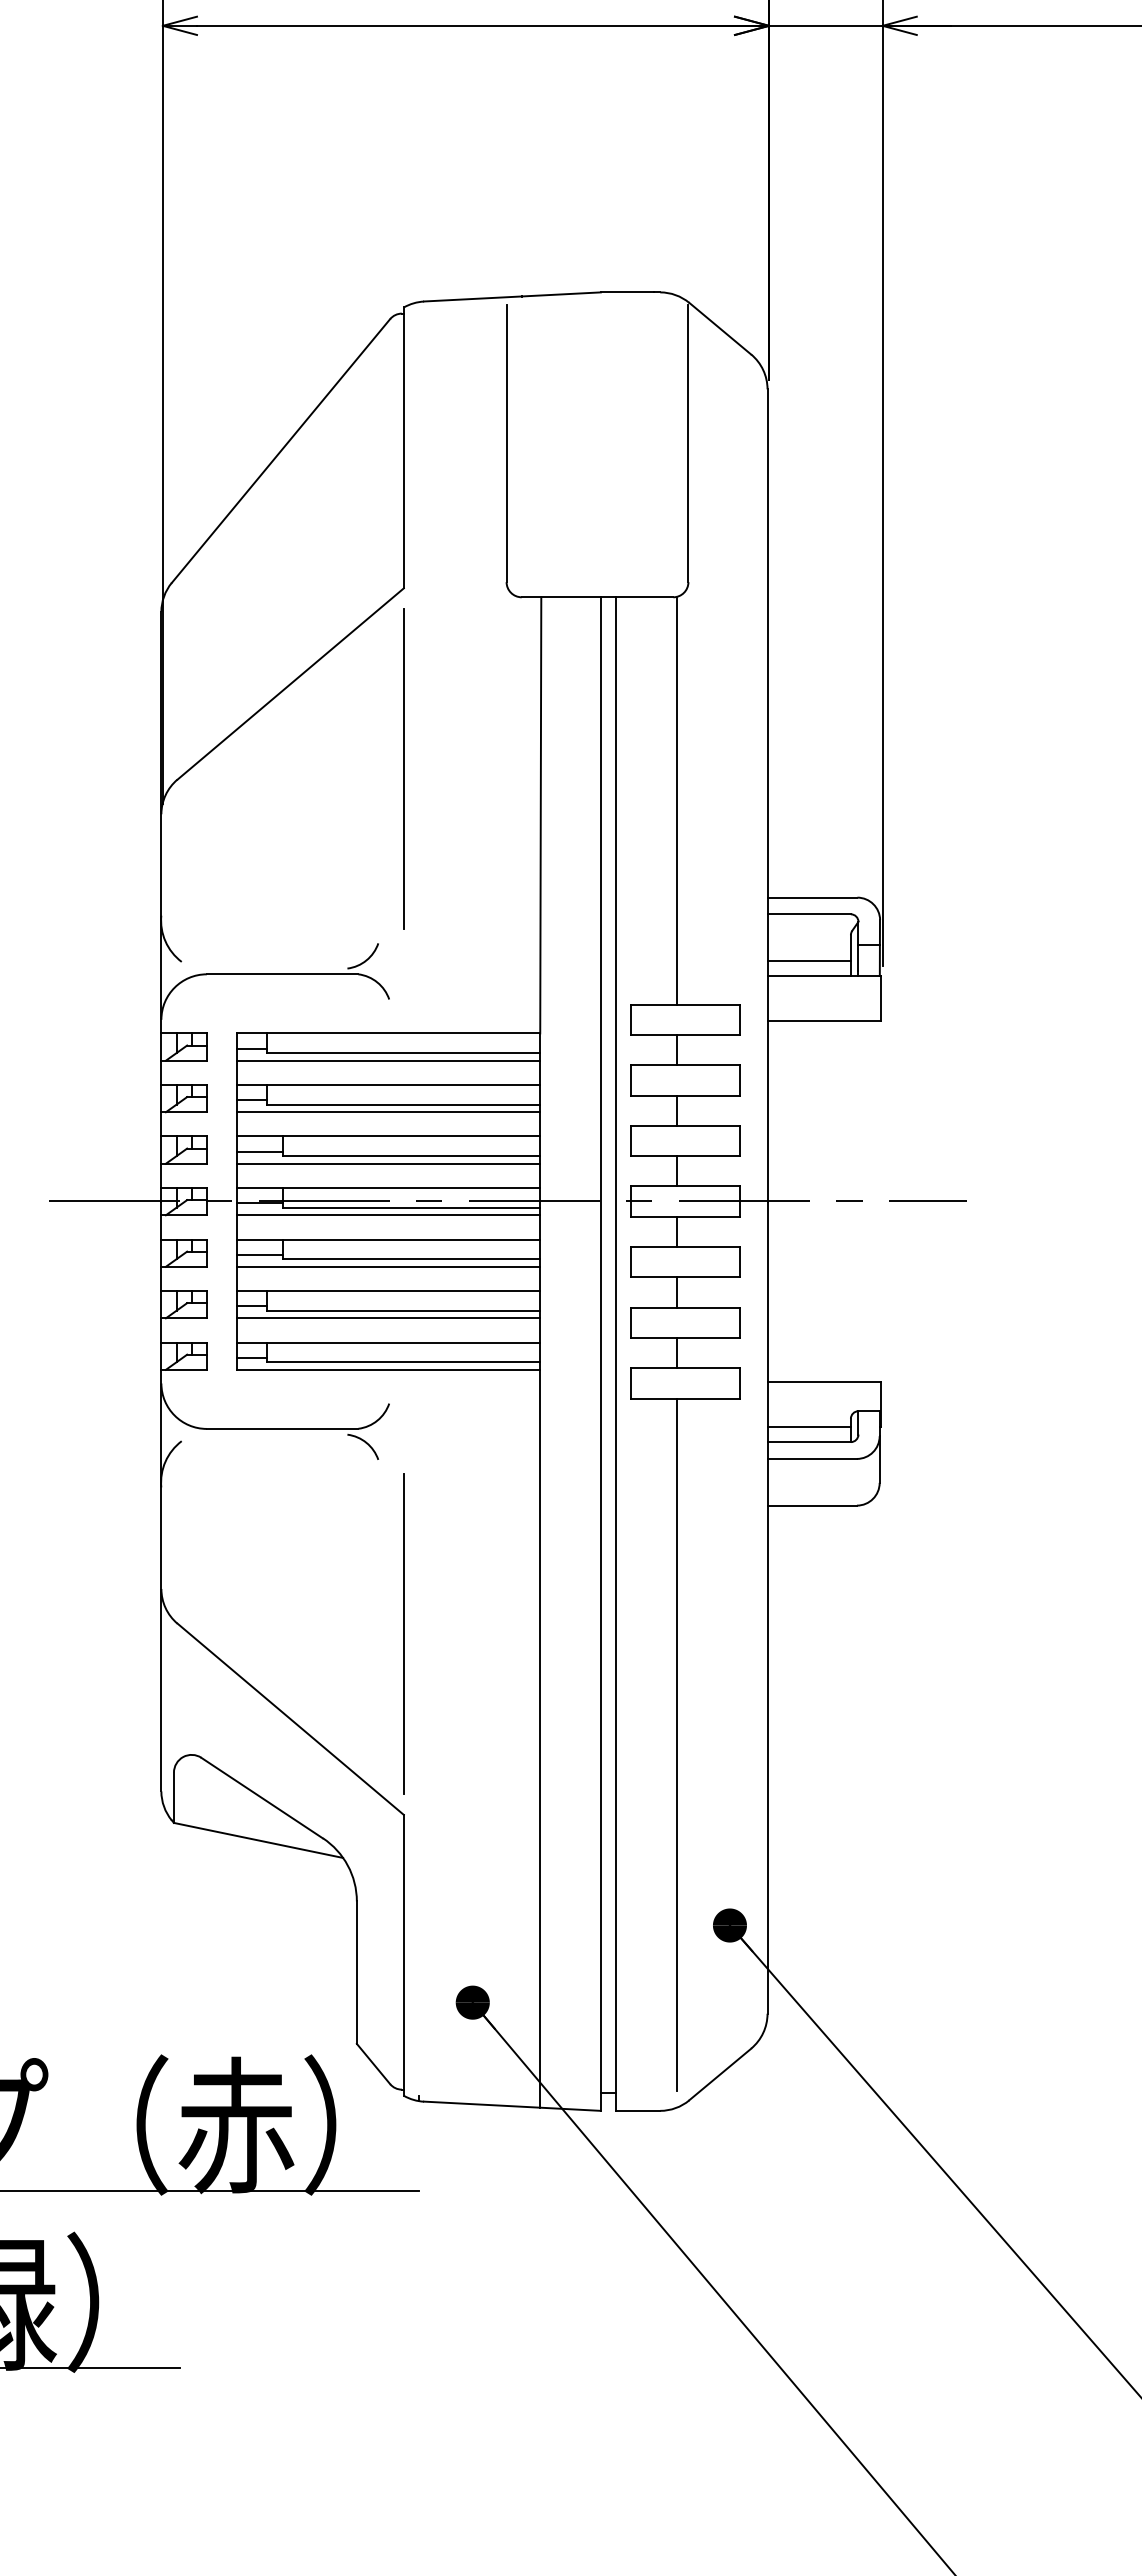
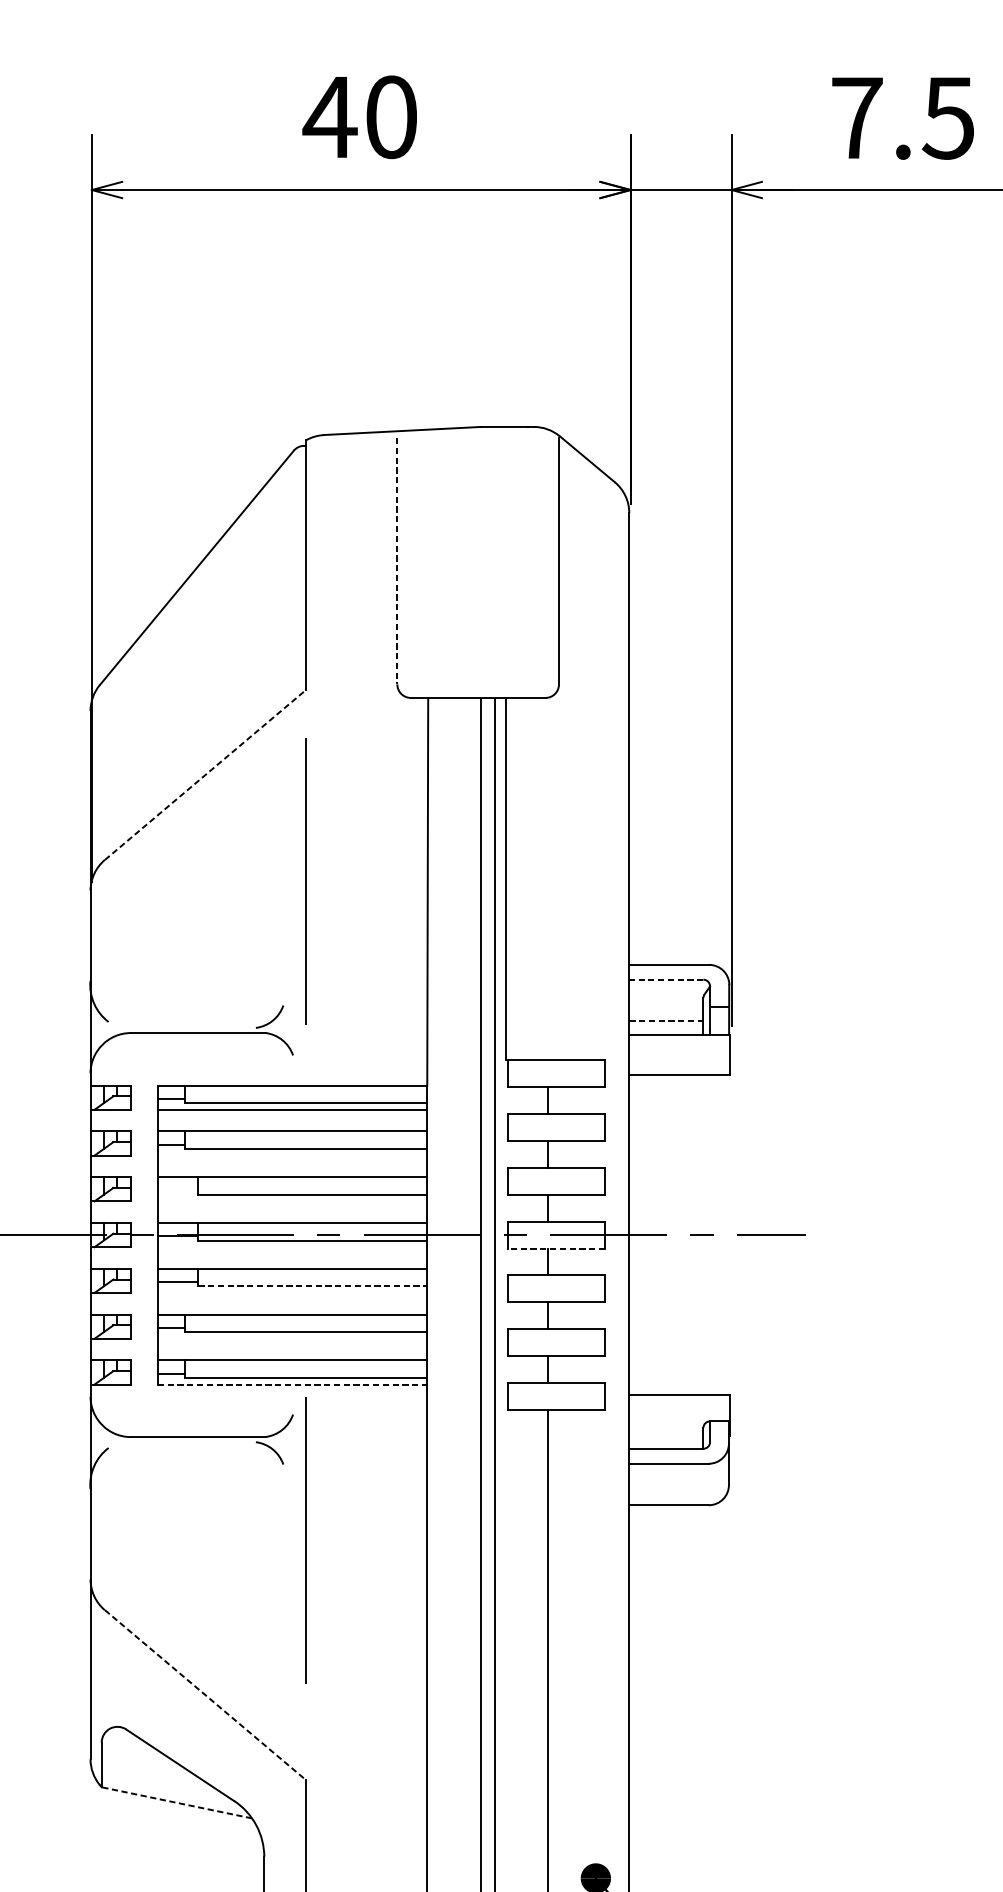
line: (506, 443) -> (397, 561), solid -> dashed
line: (291, 683) -> (206, 774), solid -> dashed
line: (403, 768) -> (305, 881), moved
line: (676, 800) -> (505, 878), moved
line: (809, 914) -> (666, 979), solid -> dashed
line: (809, 960) -> (666, 1020), solid -> dashed
line: (388, 1112) -> (292, 1155), removed
line: (259, 1151) -> (177, 1190), removed
line: (388, 1163) -> (292, 1201), removed
line: (388, 1215) -> (292, 1247), removed
line: (685, 1216) -> (556, 1248), solid -> dashed
line: (411, 1259) -> (312, 1286), solid -> dashed
line: (388, 1266) -> (292, 1292), removed
line: (388, 1318) -> (292, 1338), removed
line: (388, 1369) -> (292, 1384), solid -> dashed
line: (808, 1427) -> (665, 1435), removed
line: (403, 1633) -> (305, 1539), moved
line: (291, 1719) -> (206, 1695), solid -> dashed
line: (258, 1840) -> (176, 1802), solid -> dashed

